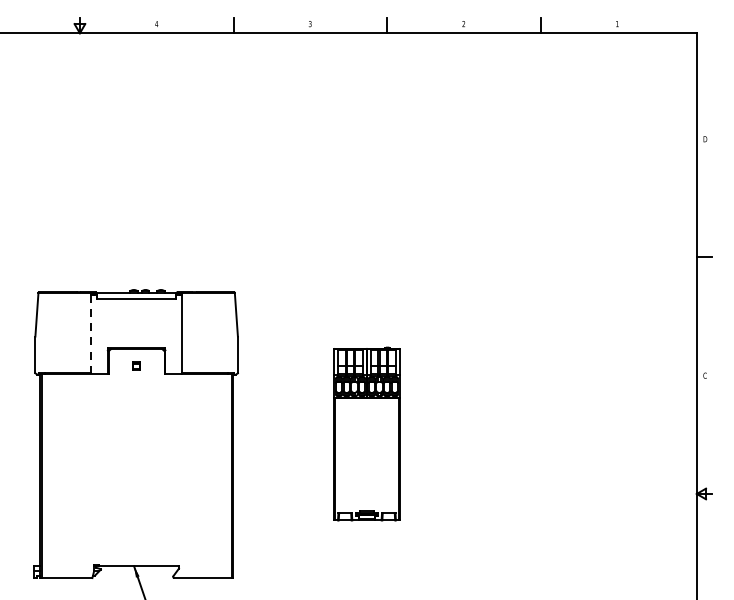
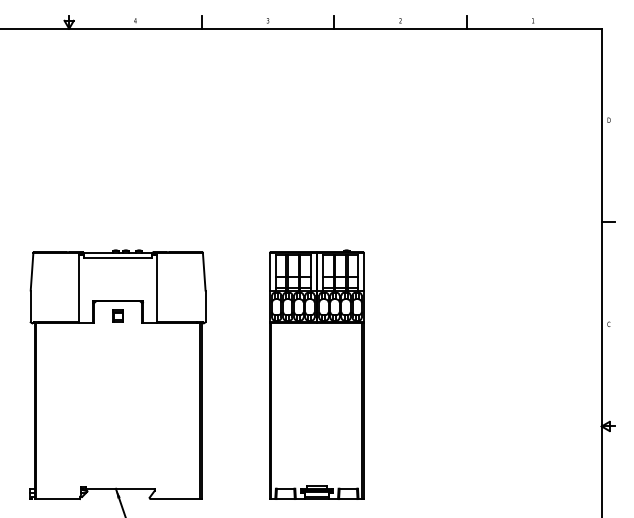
line: (90, 334) -> (78, 288), dashed -> solid
part: (135, 365) -> (117, 315), size x1.67
part: (366, 433) -> (316, 374), size x1.67

